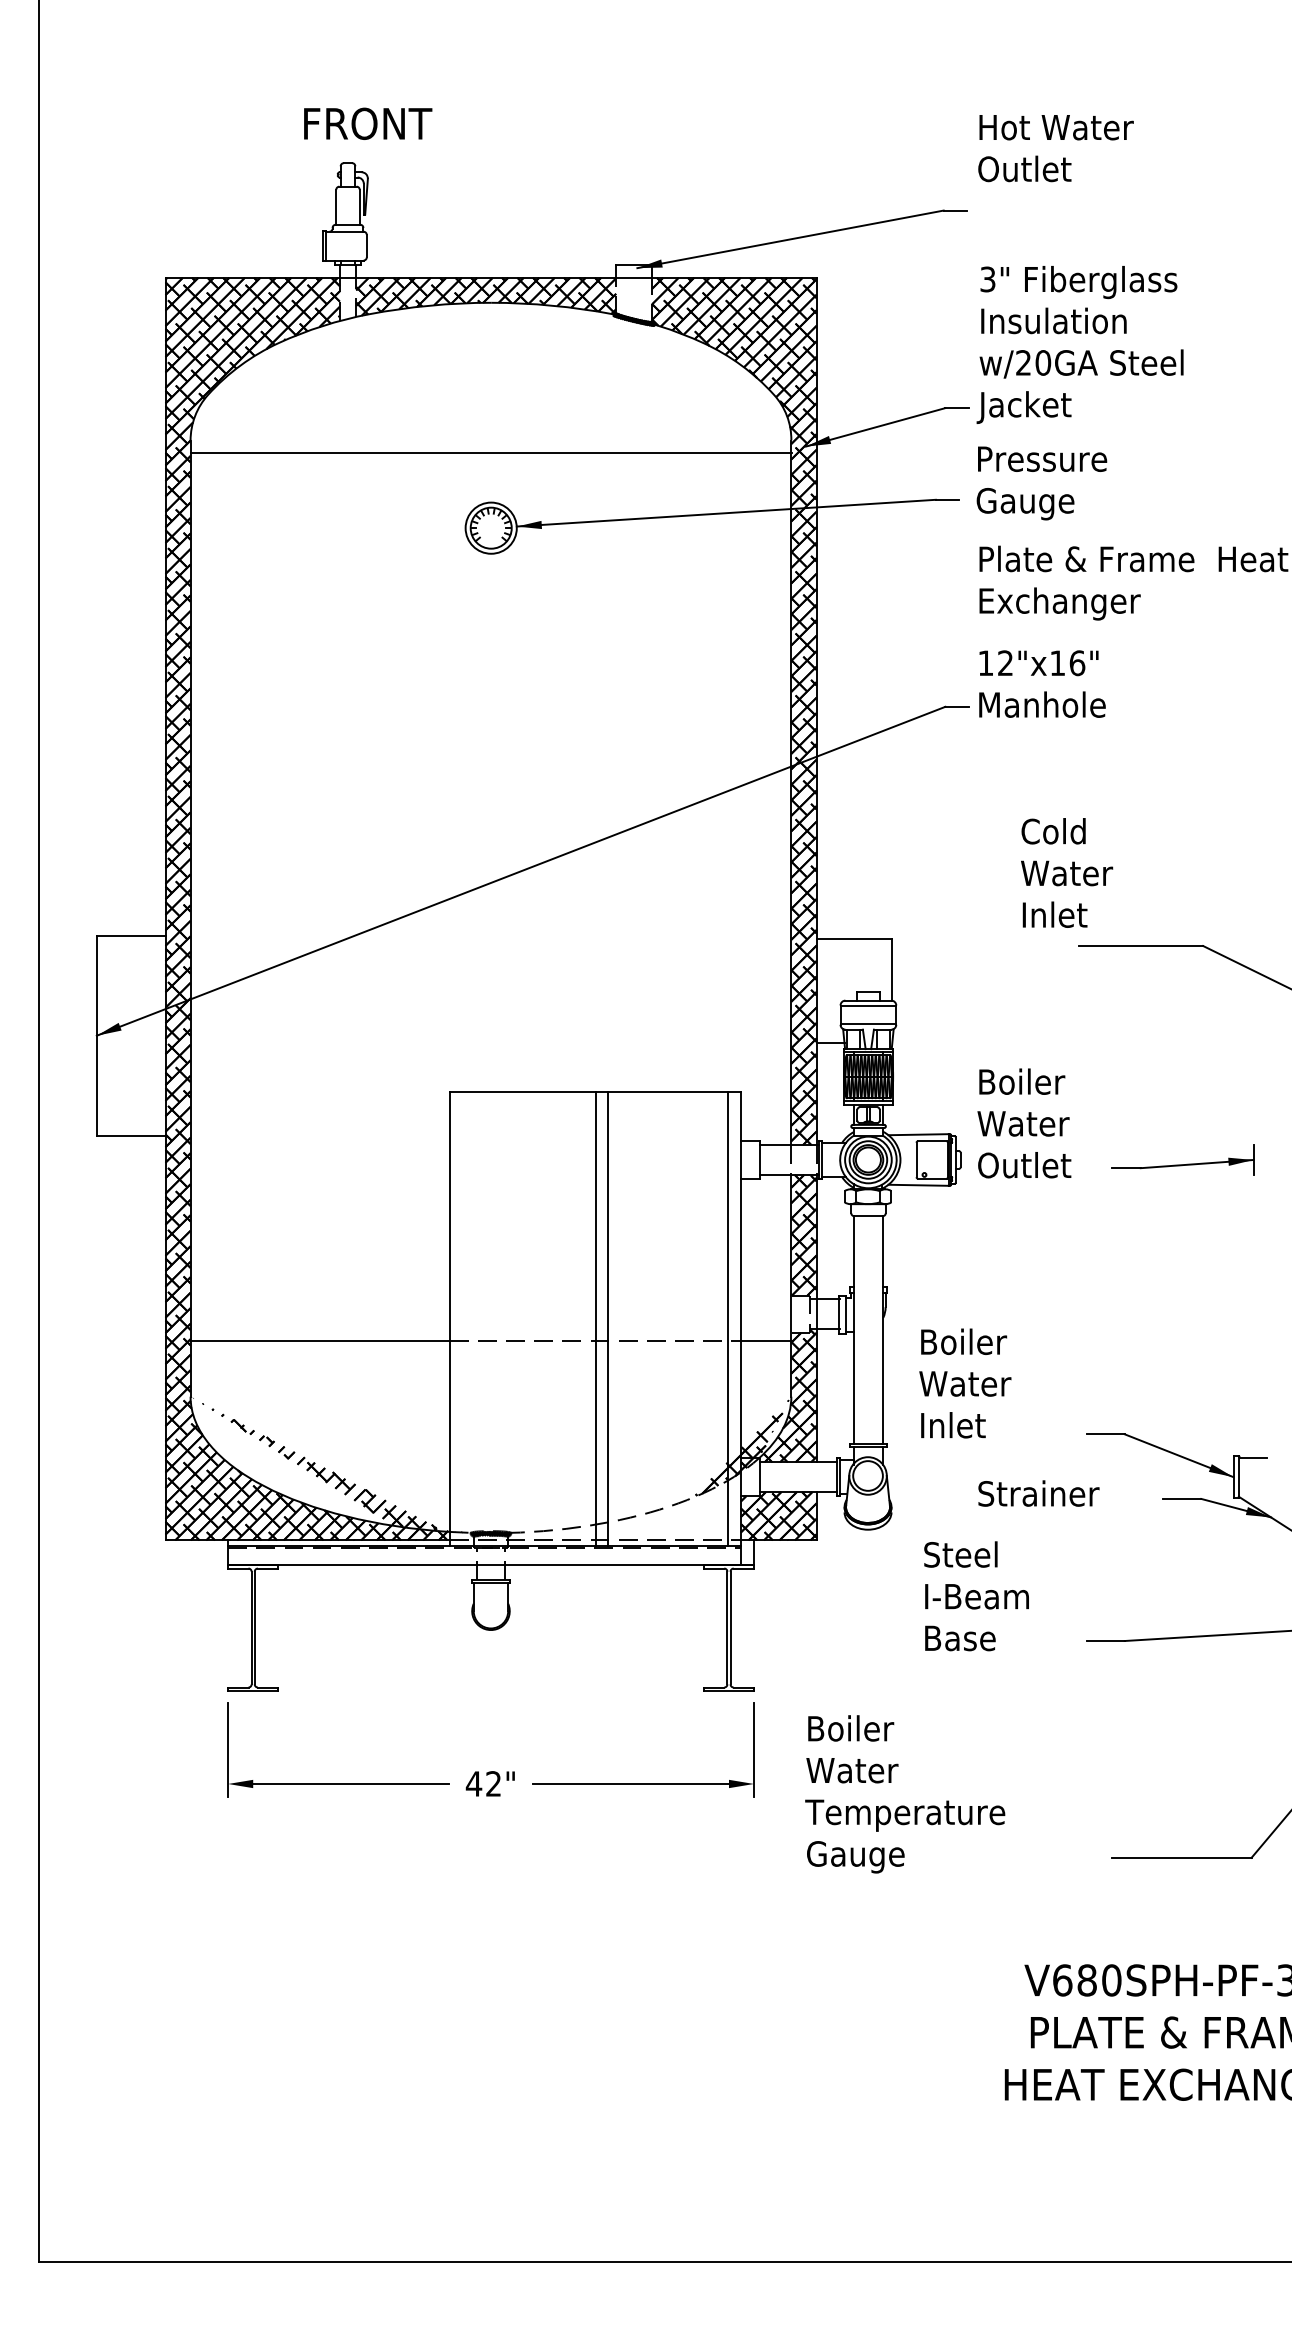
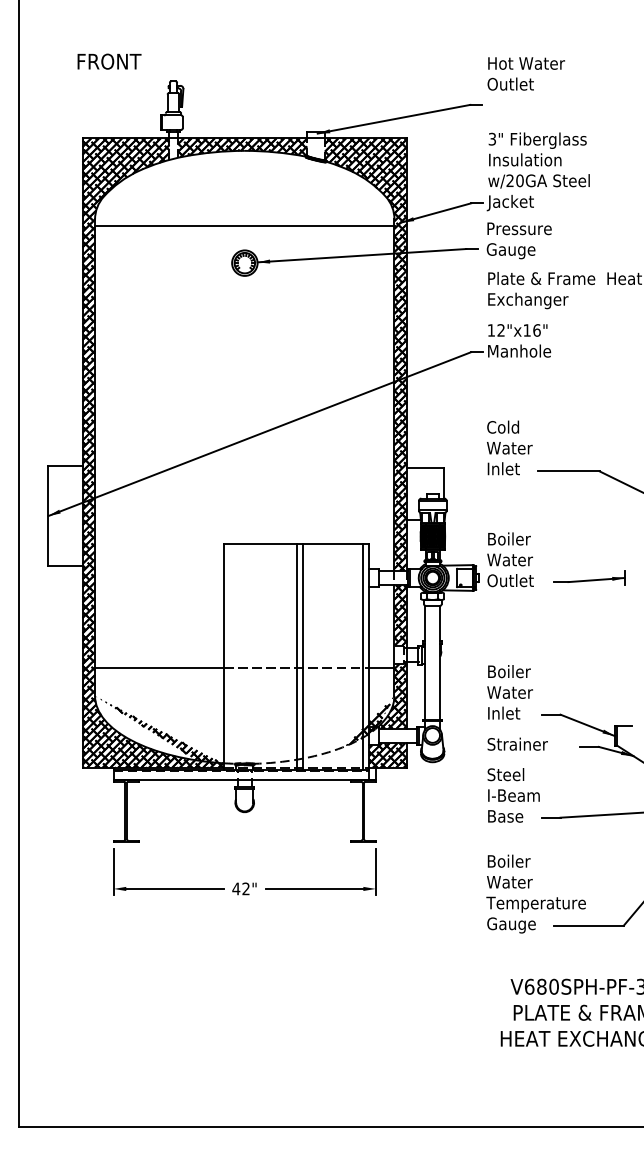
text: (368, 123) -> (109, 61), moved
text: (1066, 872) -> (509, 447), moved
text: (964, 1383) -> (509, 692), moved
text: (976, 1596) -> (513, 795), moved
text: (903, 1793) -> (535, 893), moved

